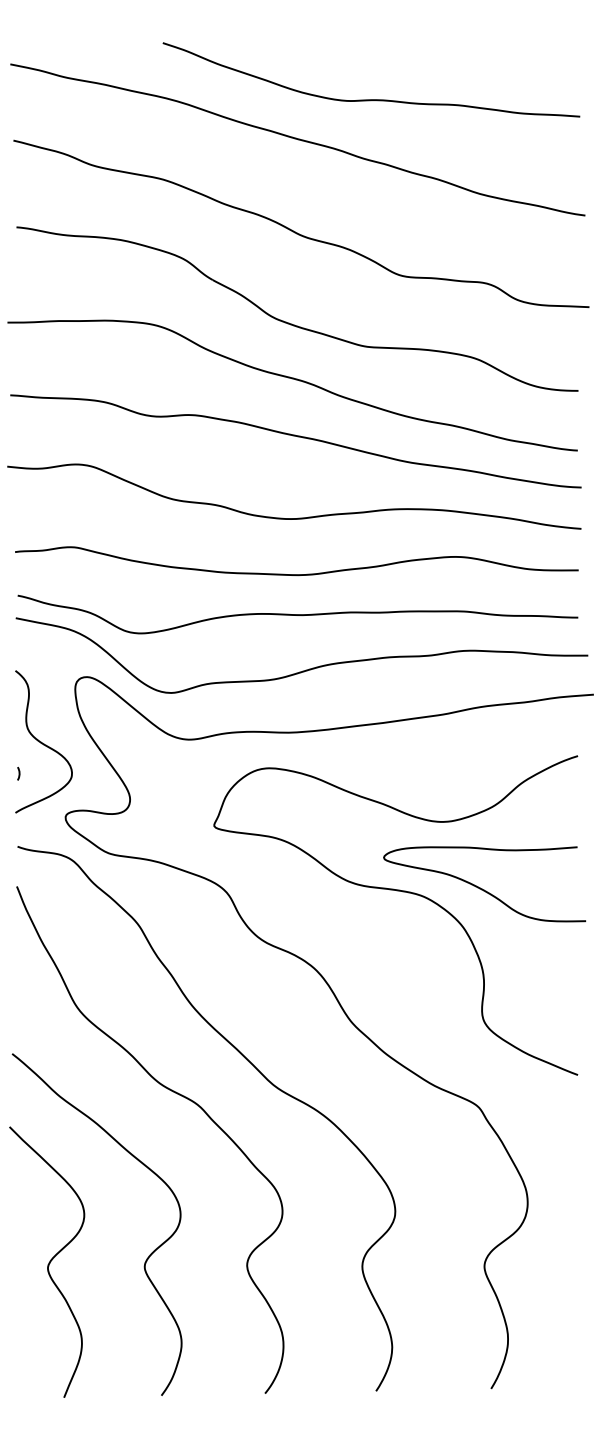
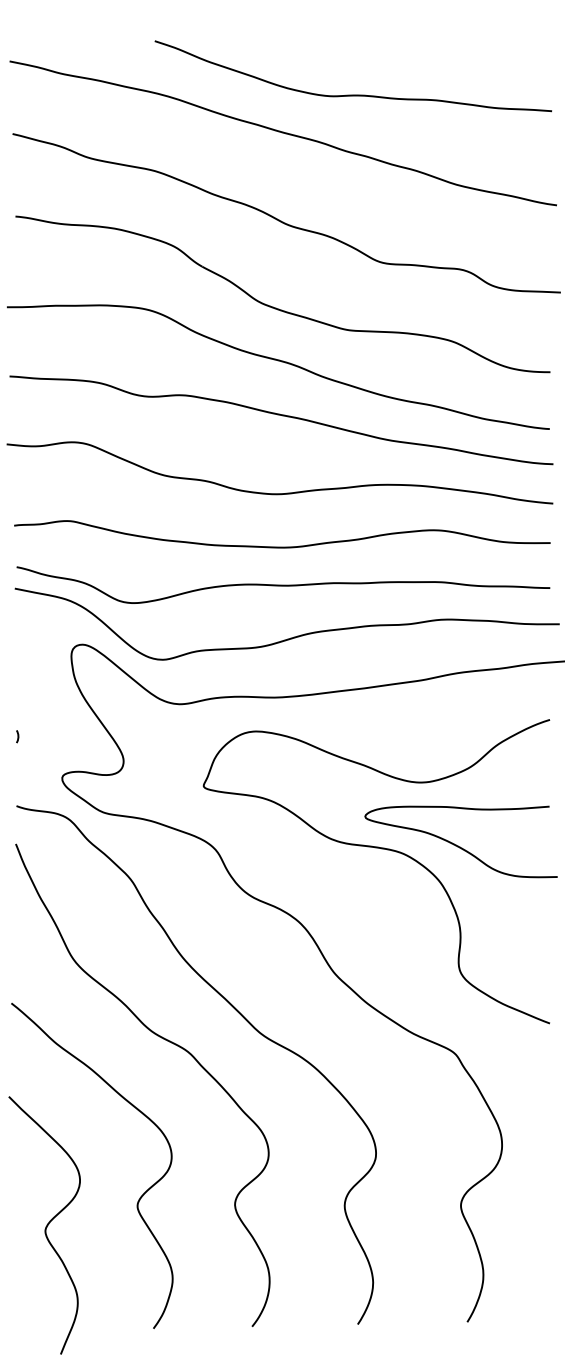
curve: (42, 742) -> (40, 706), removed
curve: (48, 1262) -> (45, 1225), moved

